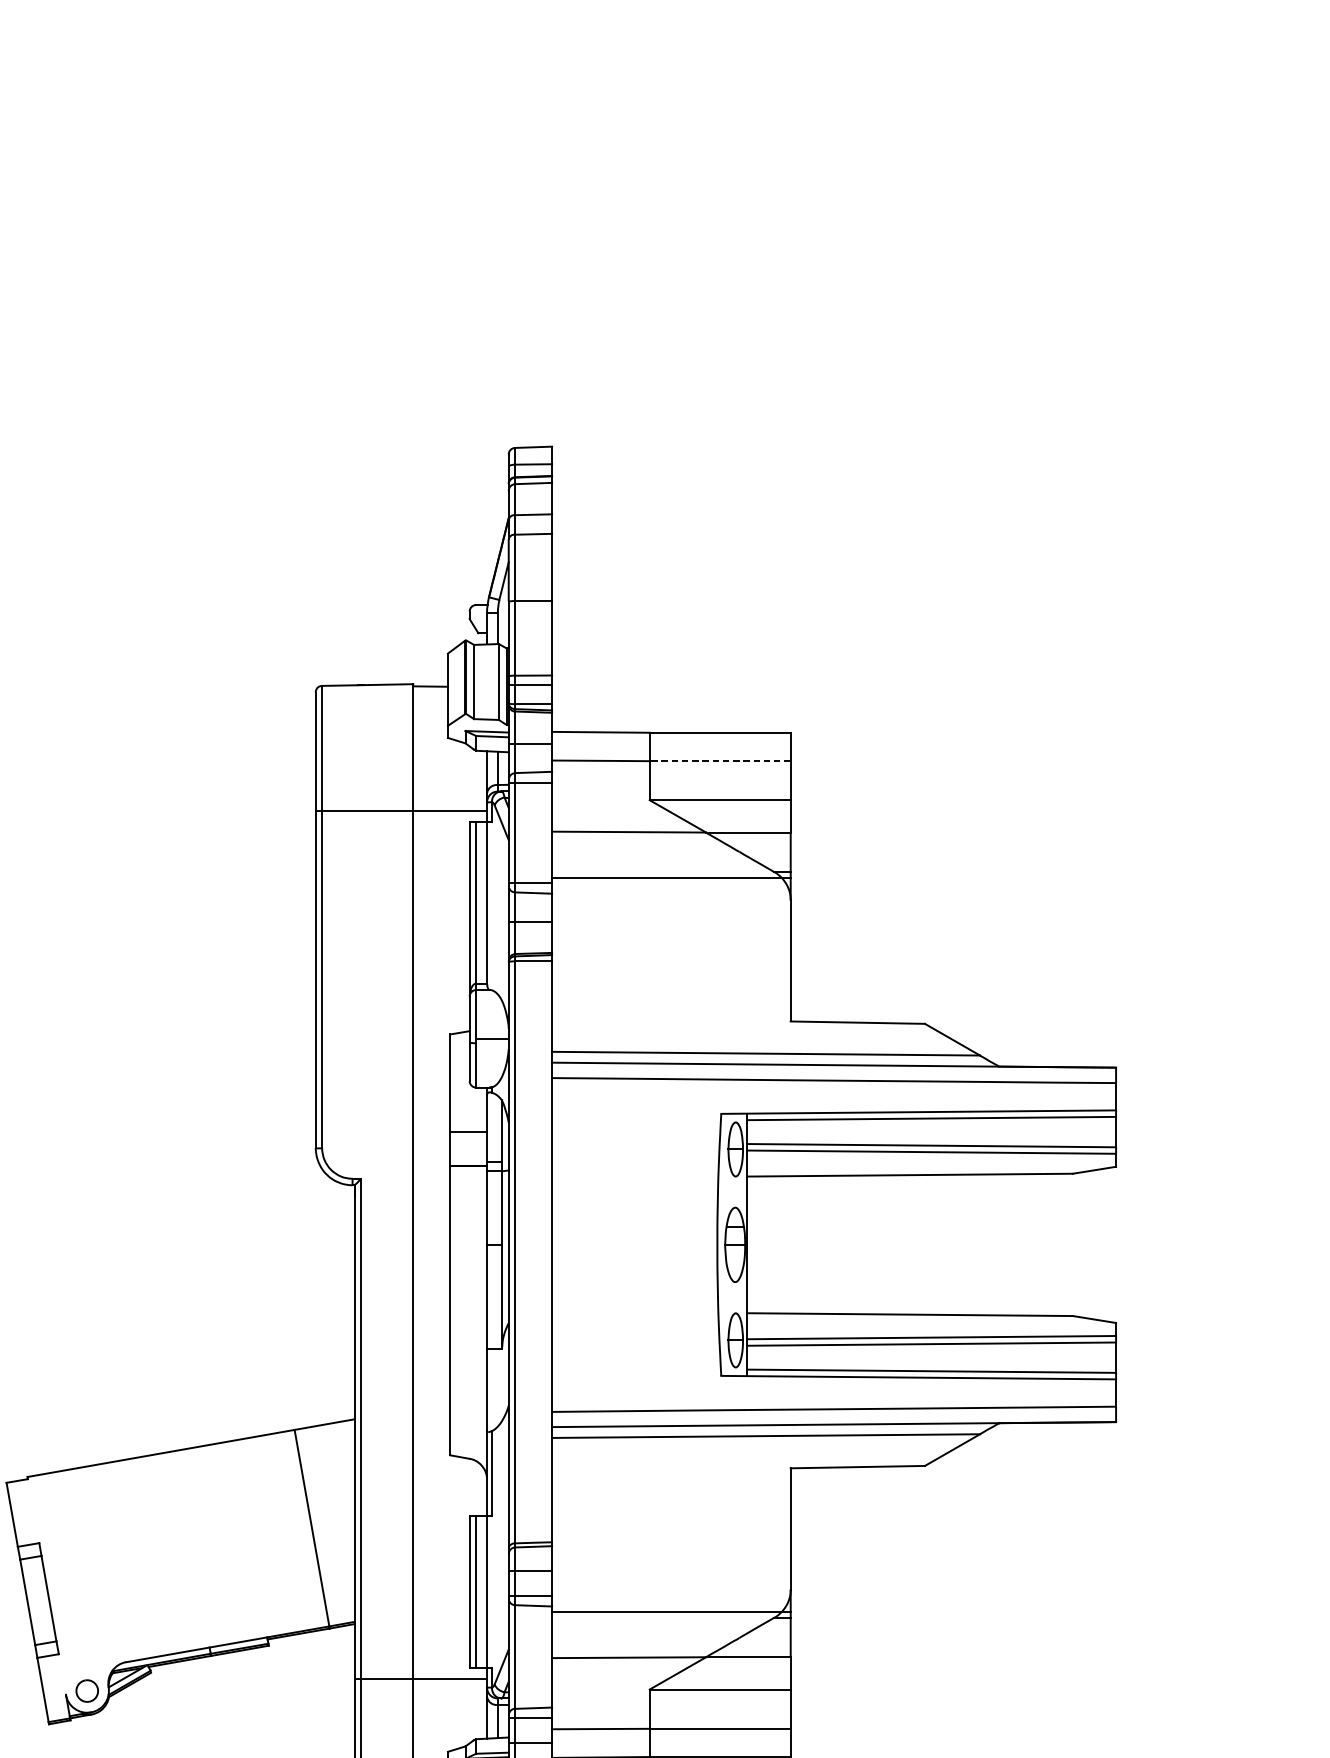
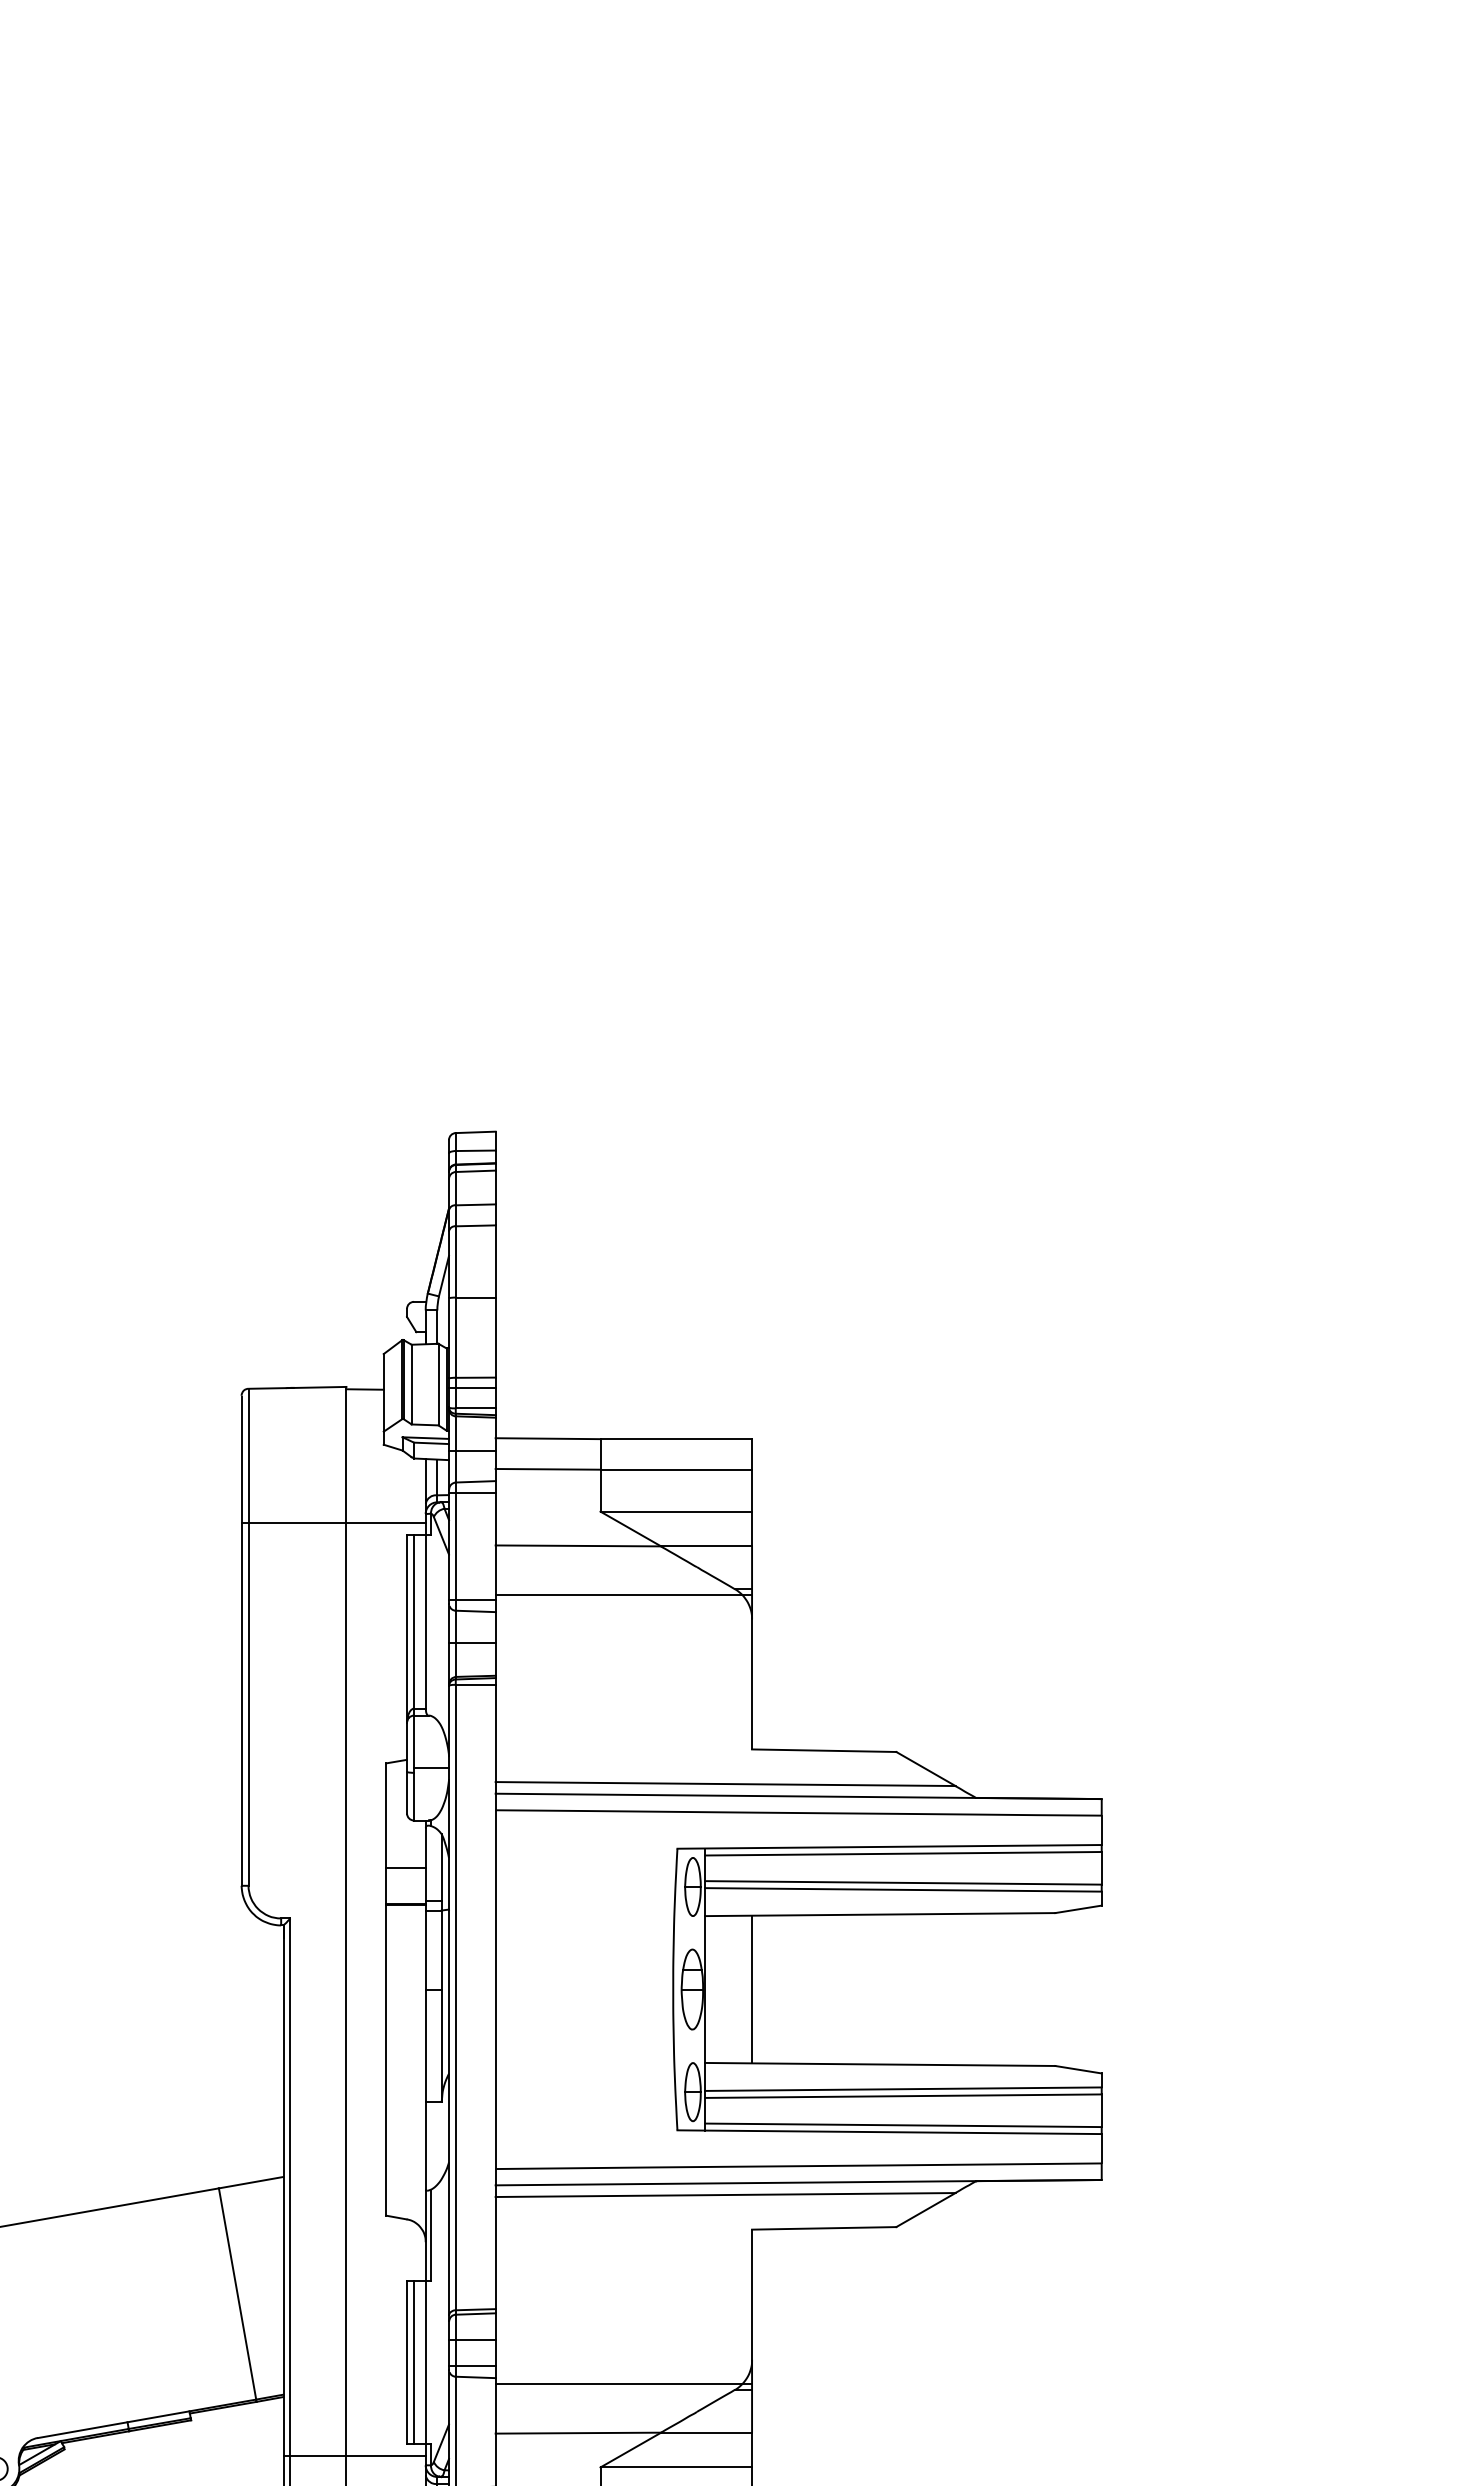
line: (720, 761) -> (676, 1469), dashed -> solid
line: (791, 1244) -> (752, 1989), added

